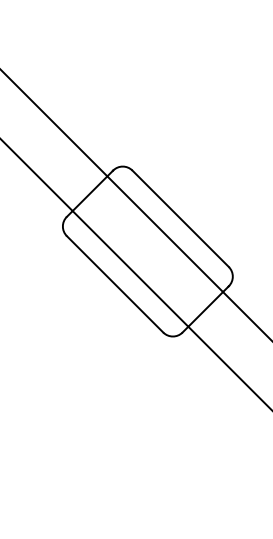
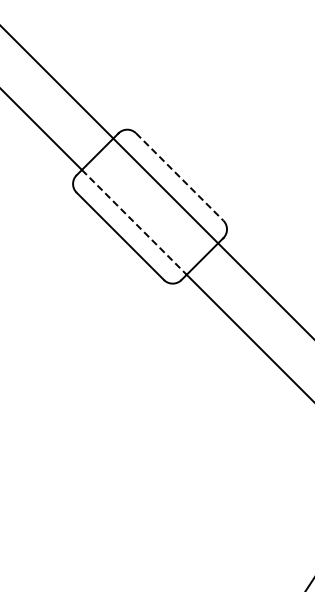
line: (180, 218) -> (179, 176), solid -> dashed
line: (130, 269) -> (134, 222), solid -> dashed

